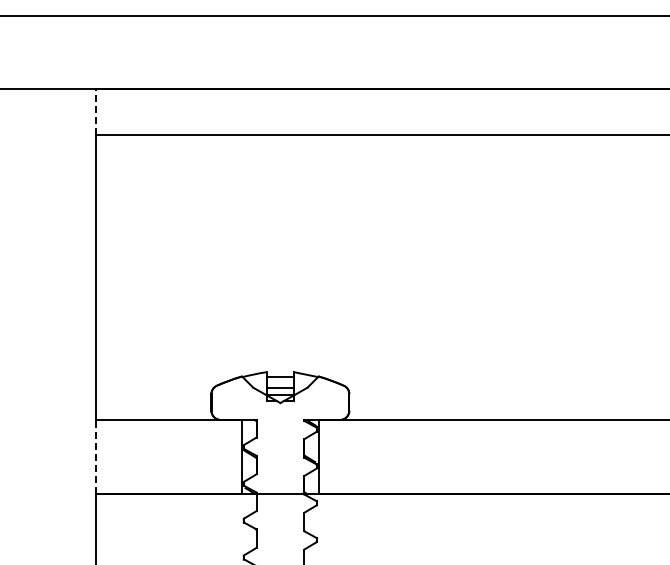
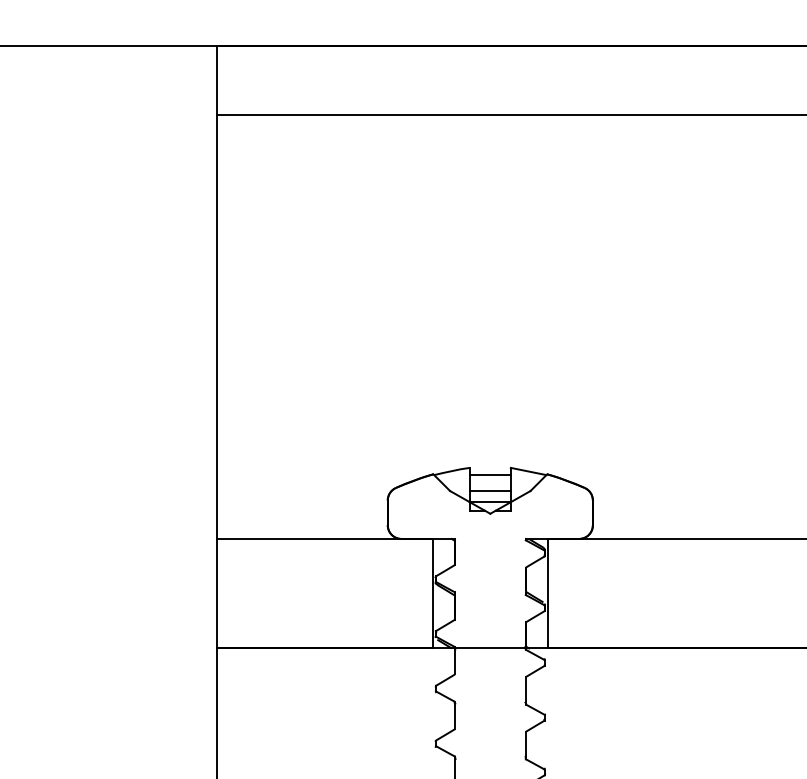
line: (96, 111) -> (216, 79), dashed -> solid
line: (96, 456) -> (216, 593), dashed -> solid

